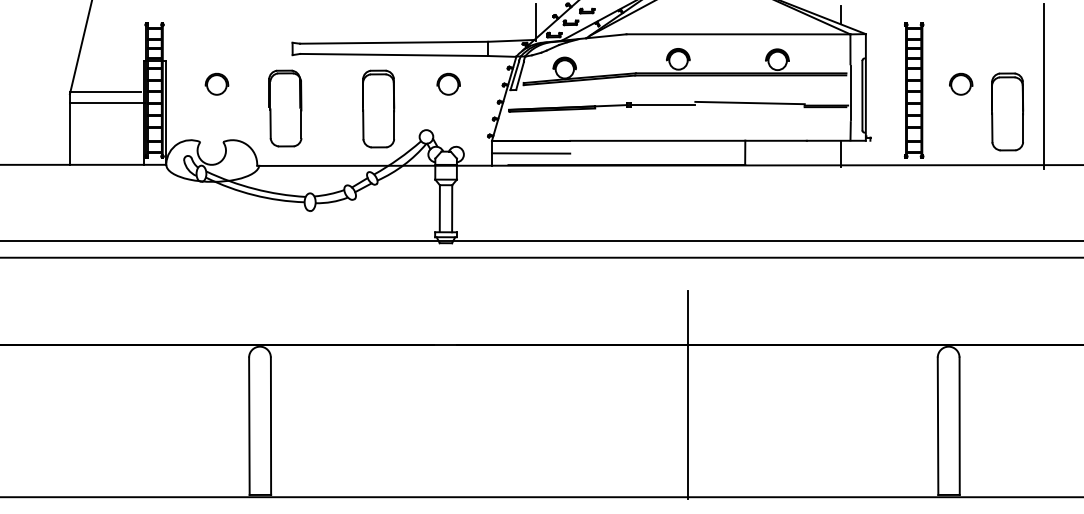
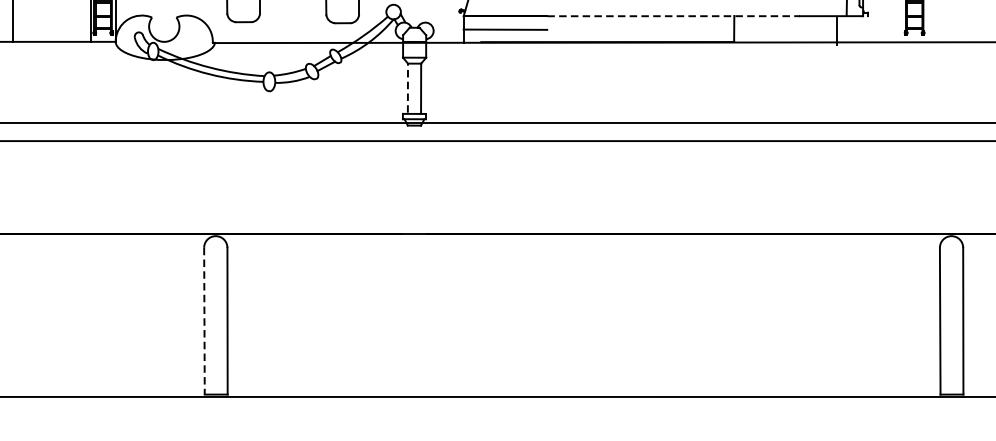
line: (689, 140) -> (674, 15), solid -> dashed
line: (439, 208) -> (407, 88), solid -> dashed
line: (687, 394) -> (672, 287), removed
line: (249, 426) -> (204, 321), solid -> dashed

